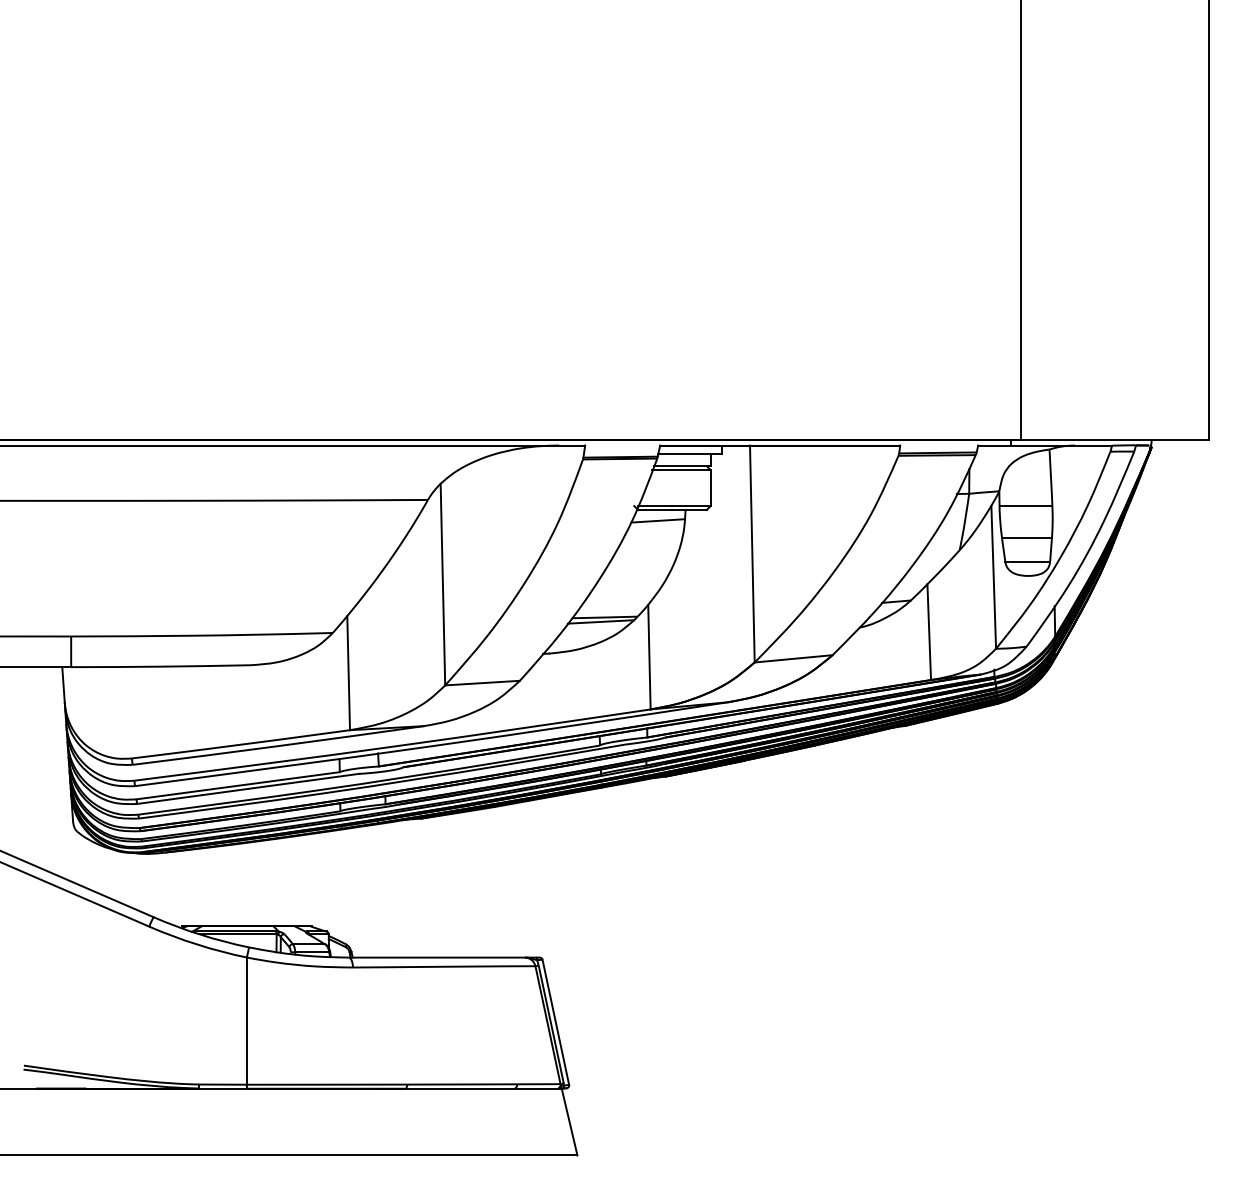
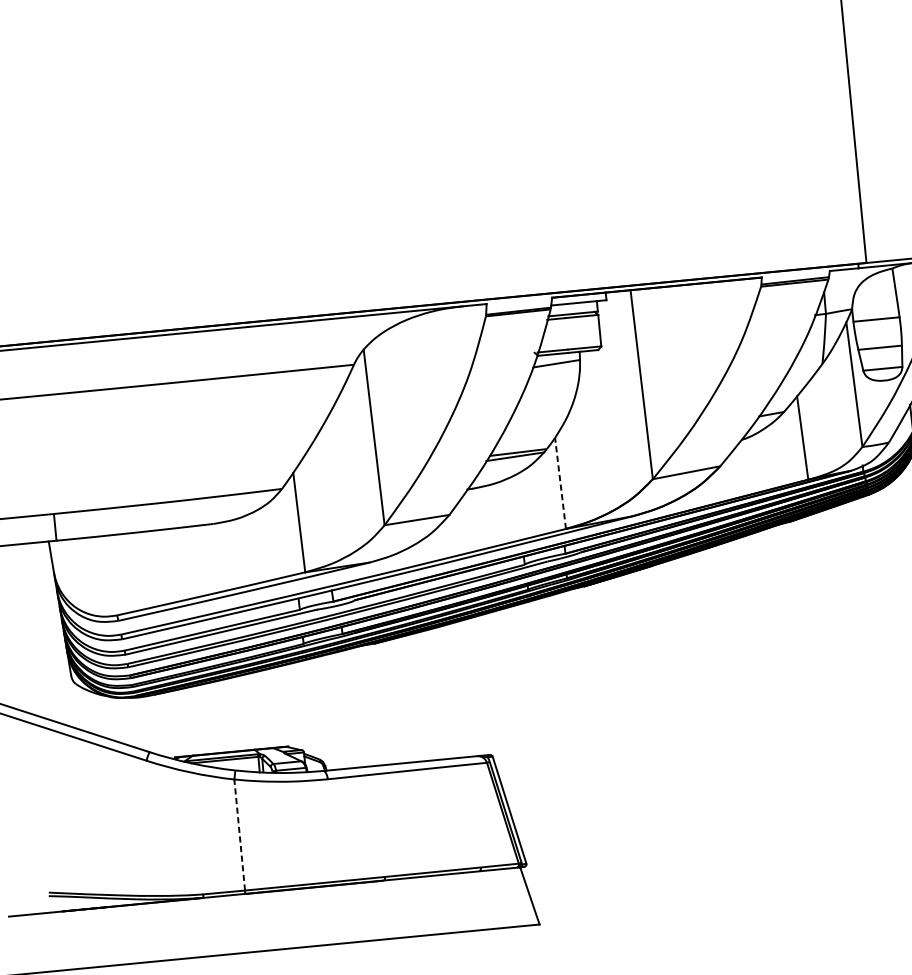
line: (649, 656) -> (560, 482), solid -> dashed
line: (246, 1021) -> (239, 835), solid -> dashed

